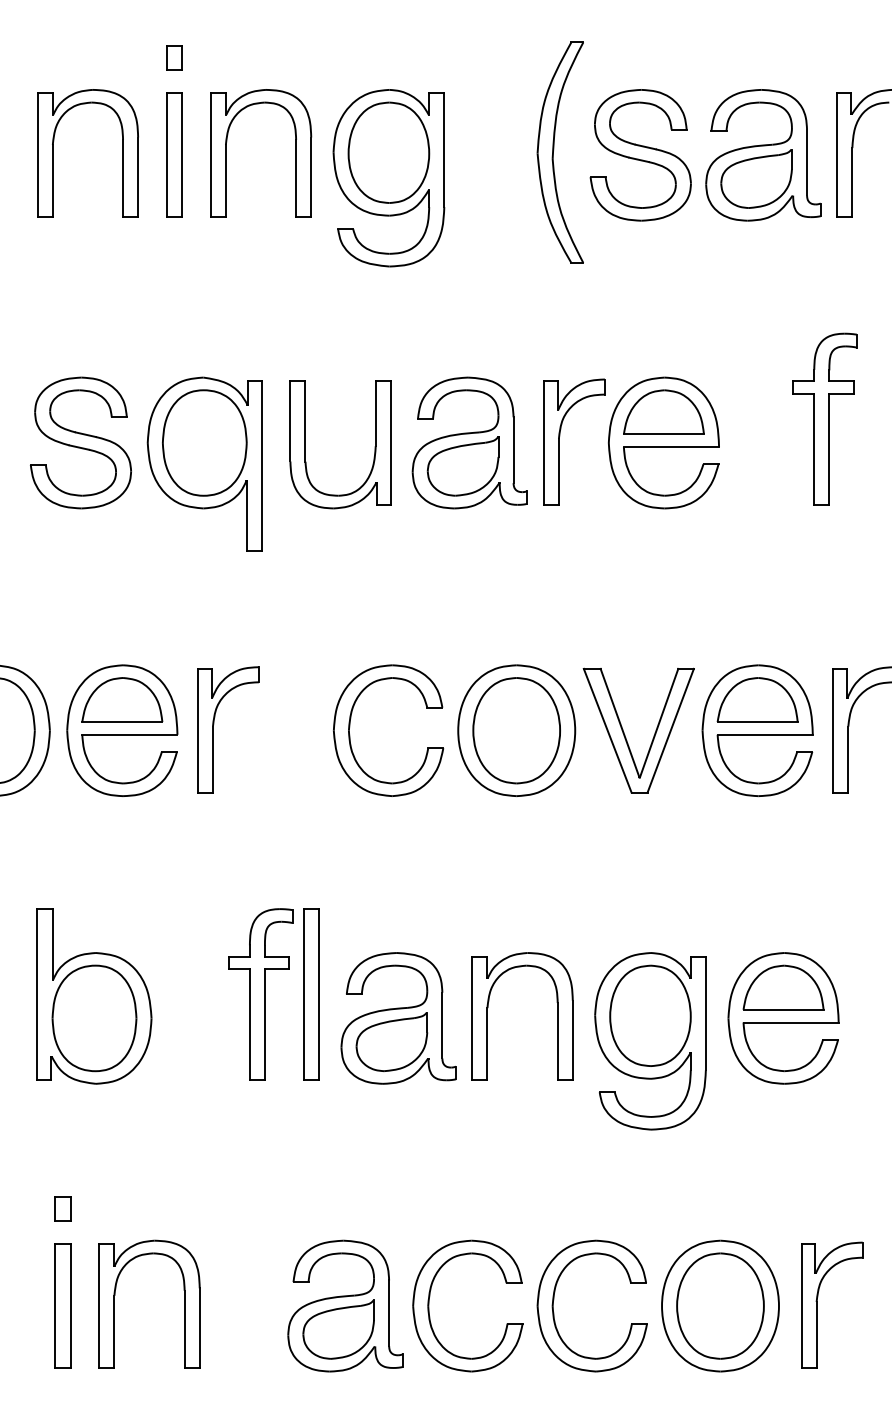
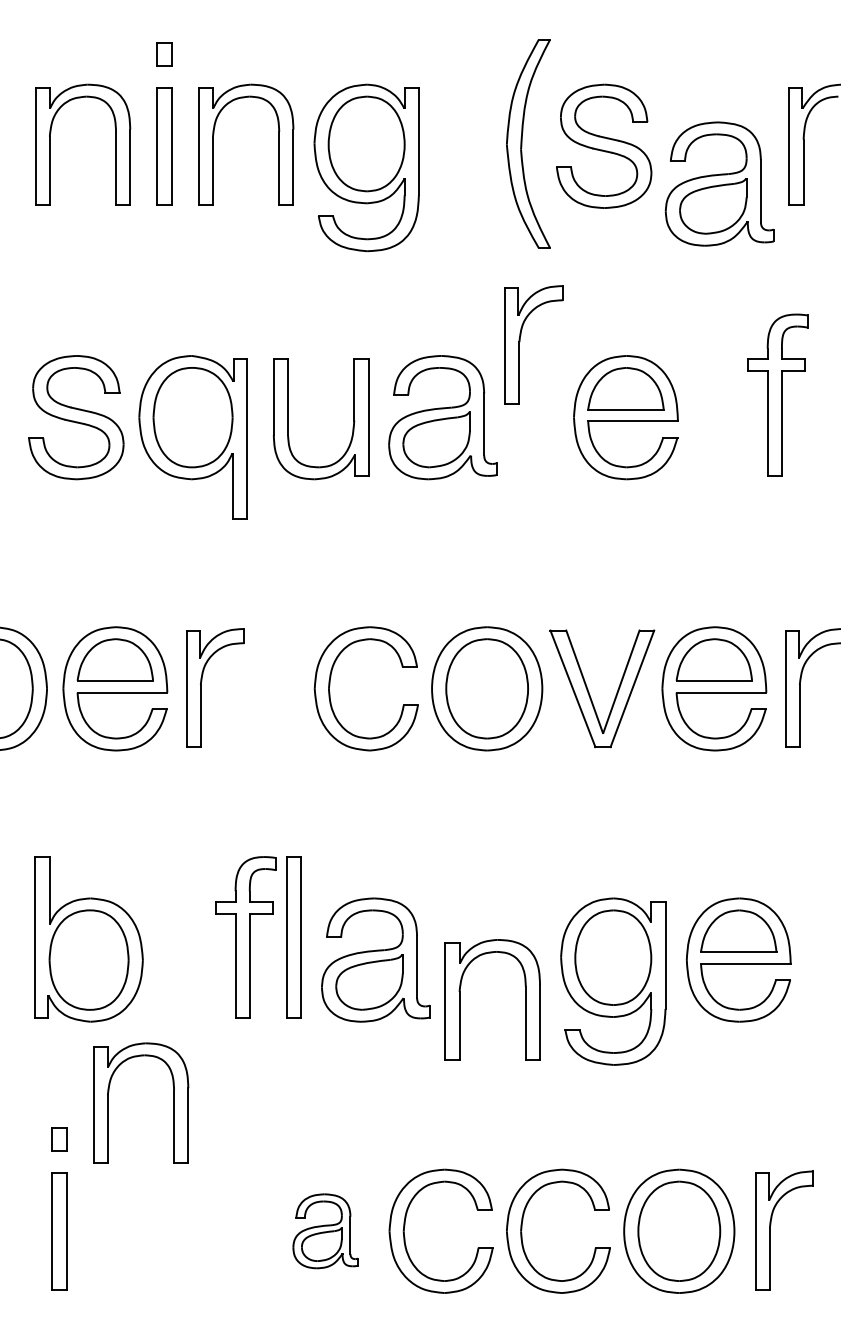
part: (763, 155) -> (719, 184), moved
part: (560, 436) -> (520, 339), moved
part: (487, 1016) -> (459, 999), moved
part: (115, 1295) -> (108, 1095), moved
part: (345, 1305) -> (325, 1230), size x0.6

